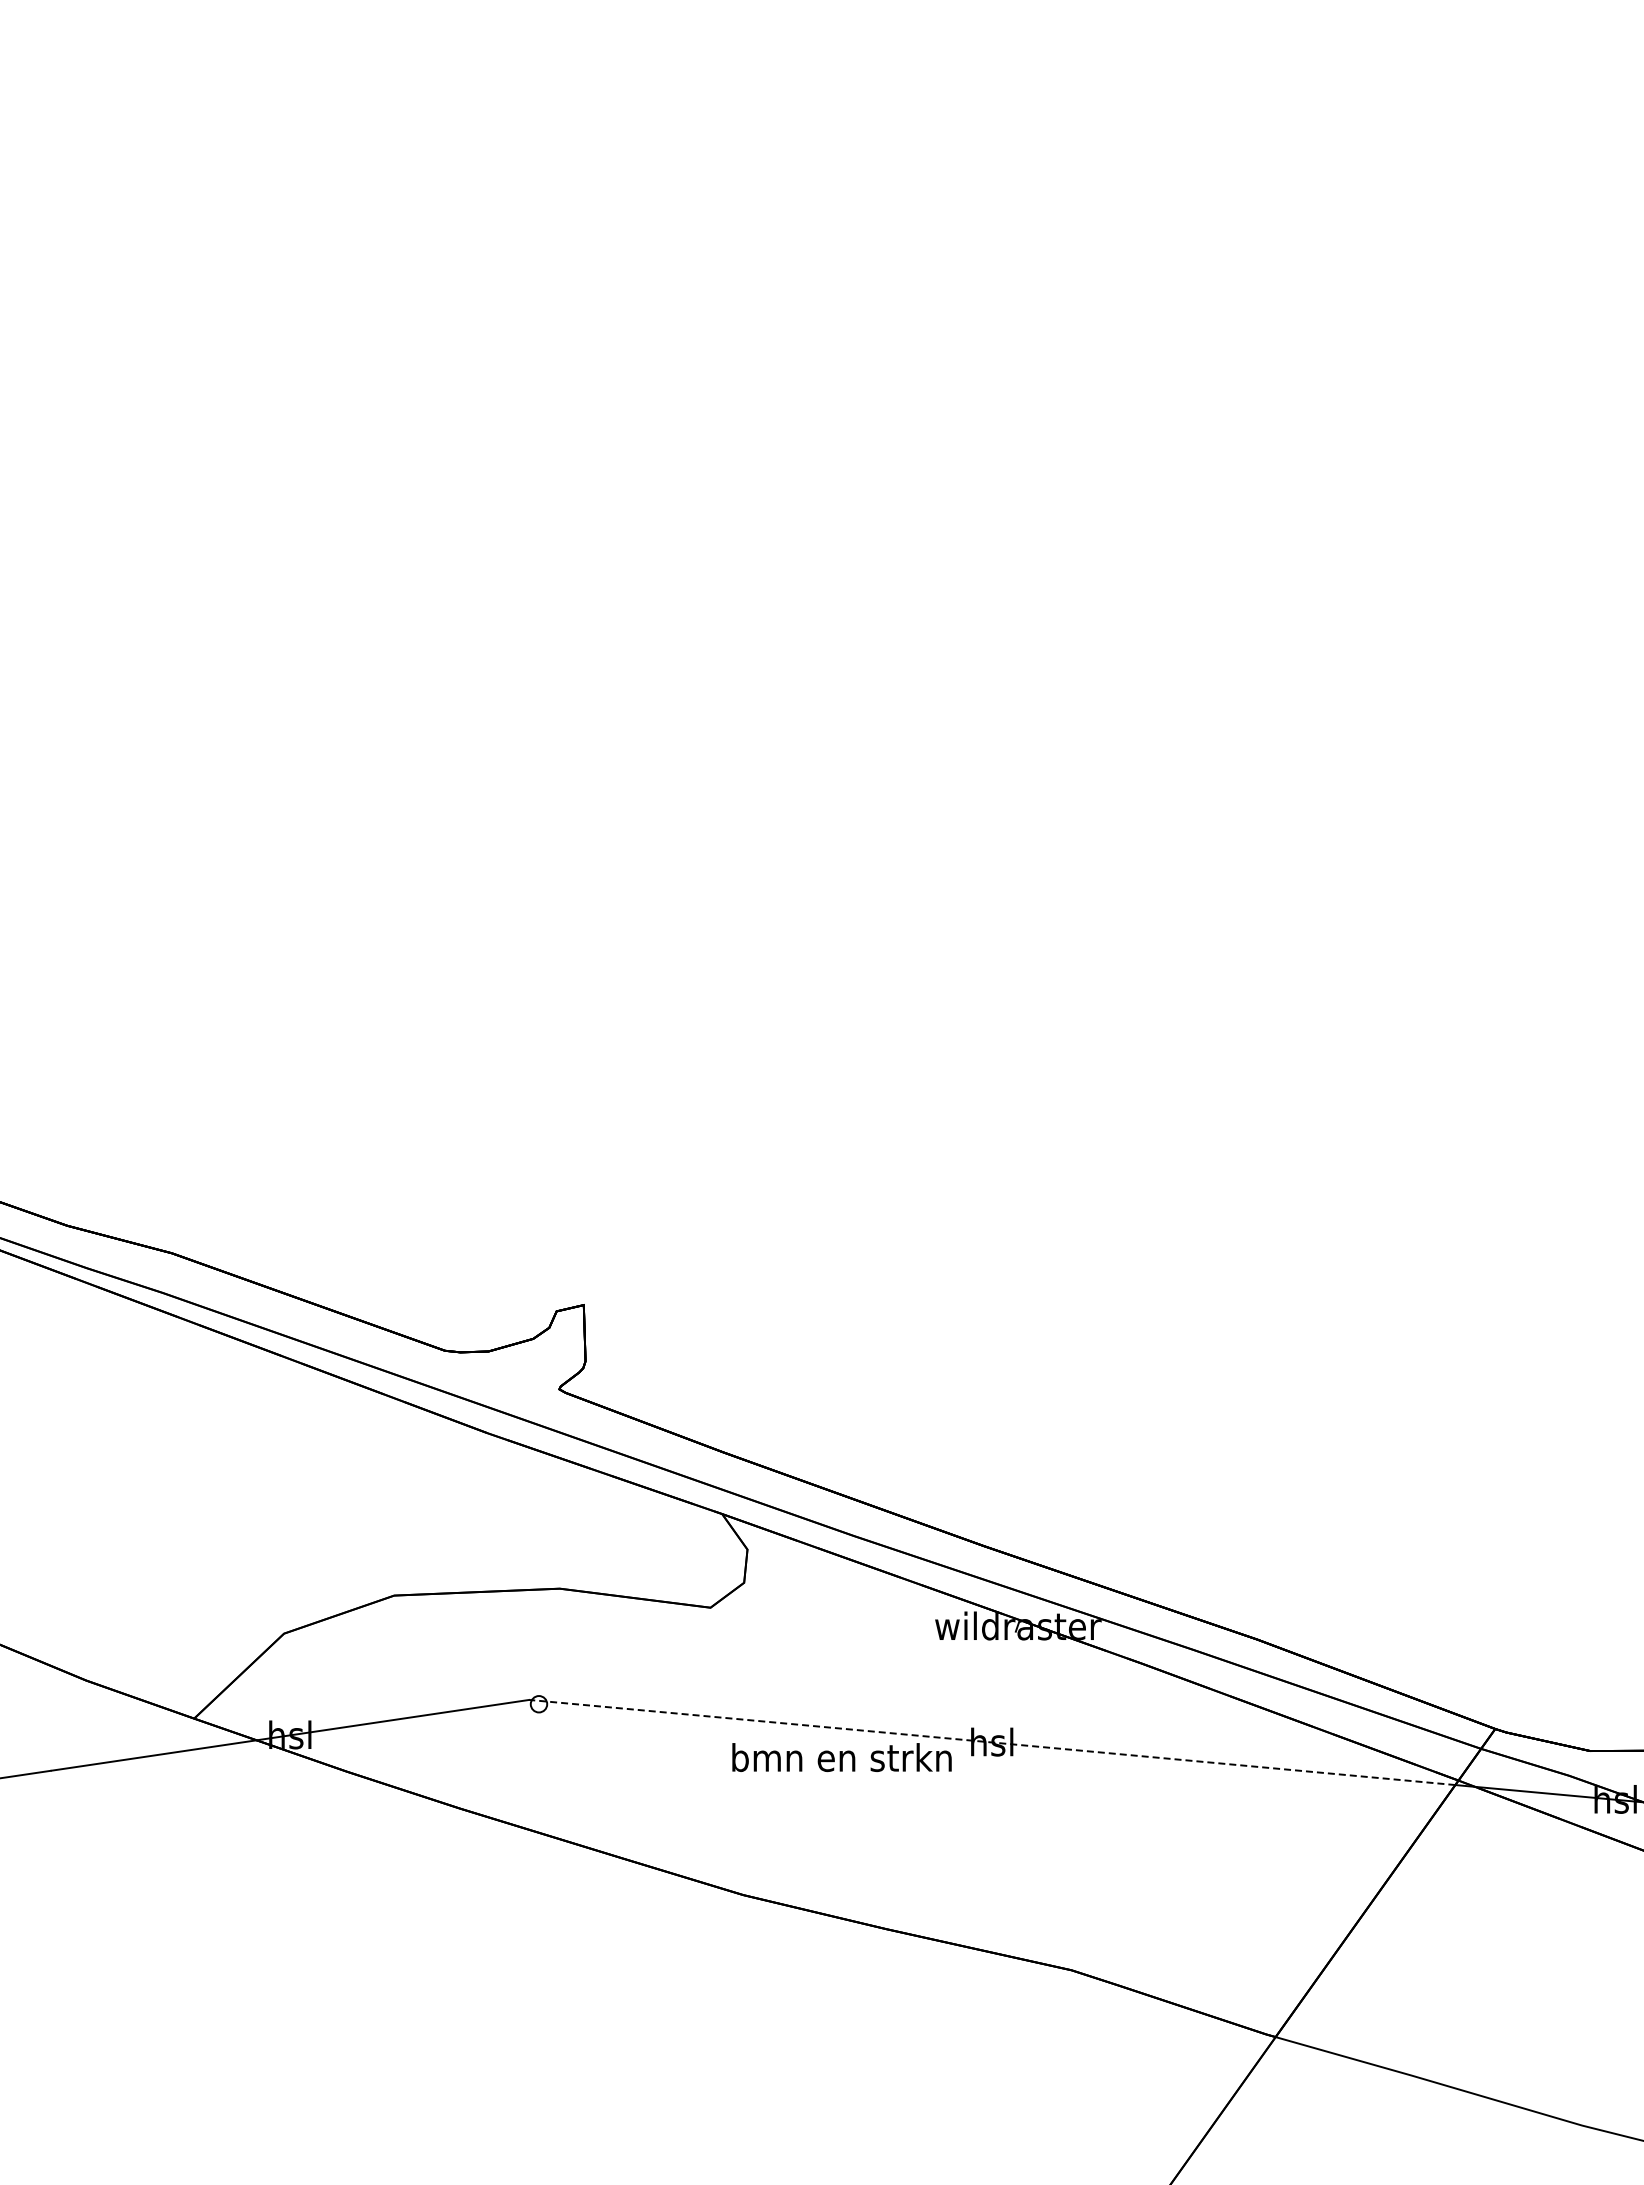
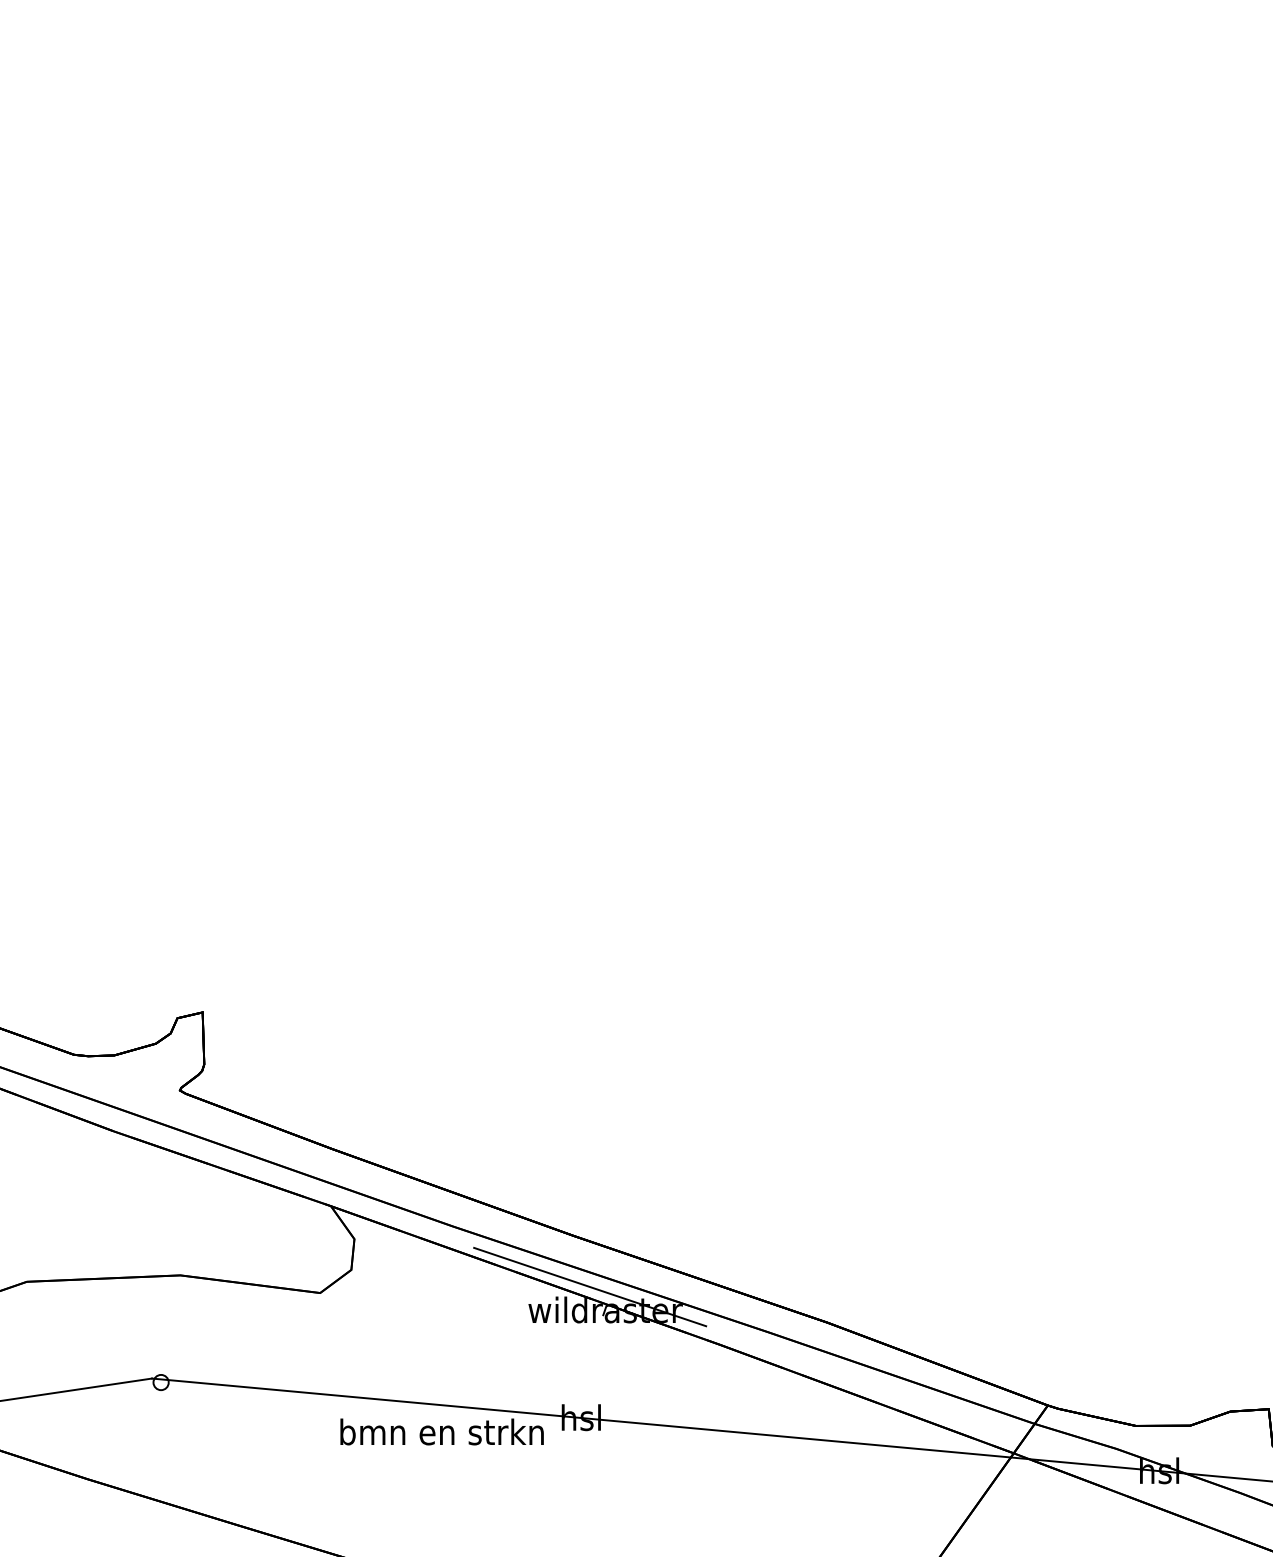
line: (1001, 1601) -> (589, 1287), added
line: (991, 1742) -> (580, 1418), dashed -> solid

